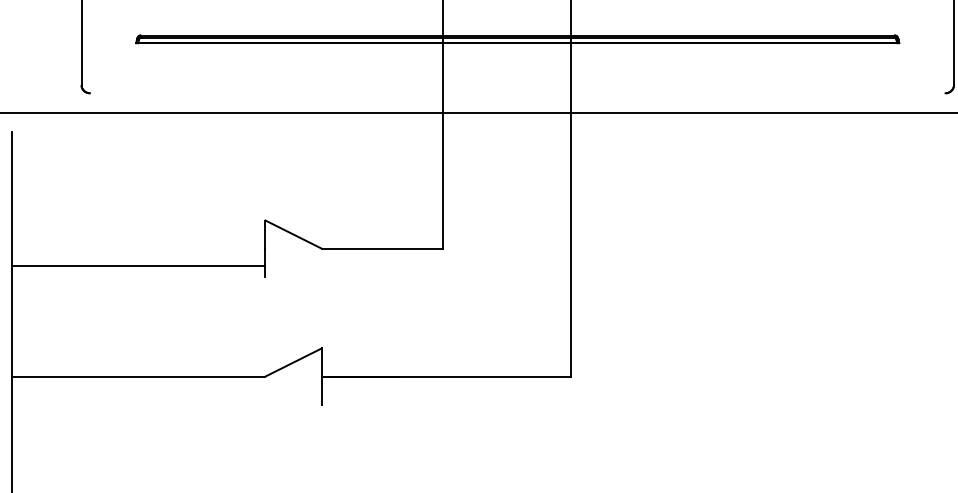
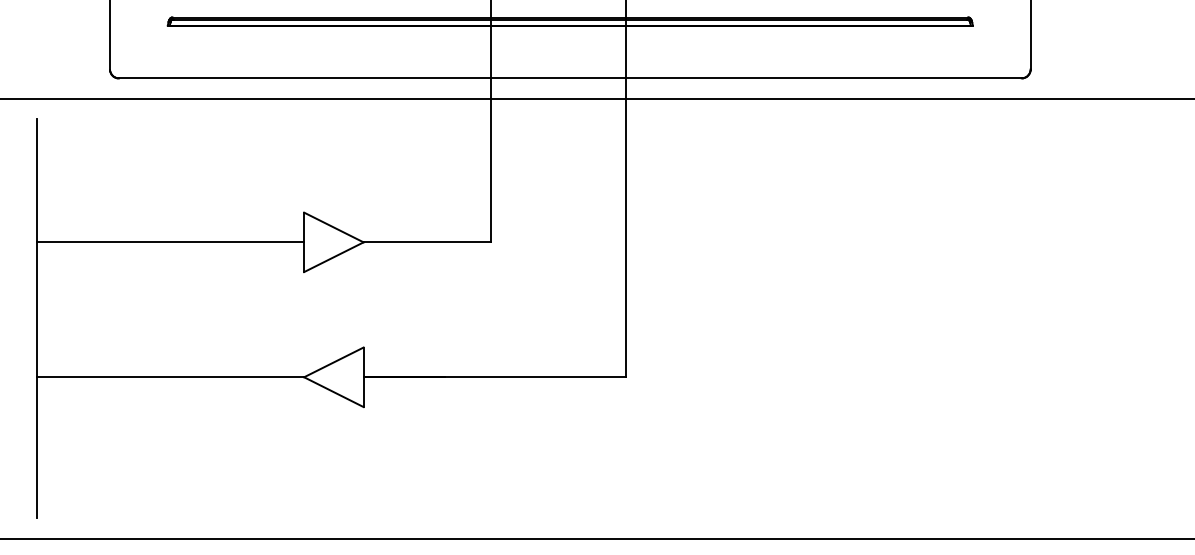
line: (517, 93) -> (570, 78), added
line: (293, 263) -> (333, 257), added
line: (138, 265) -> (170, 242), moved
line: (293, 391) -> (333, 392), added

